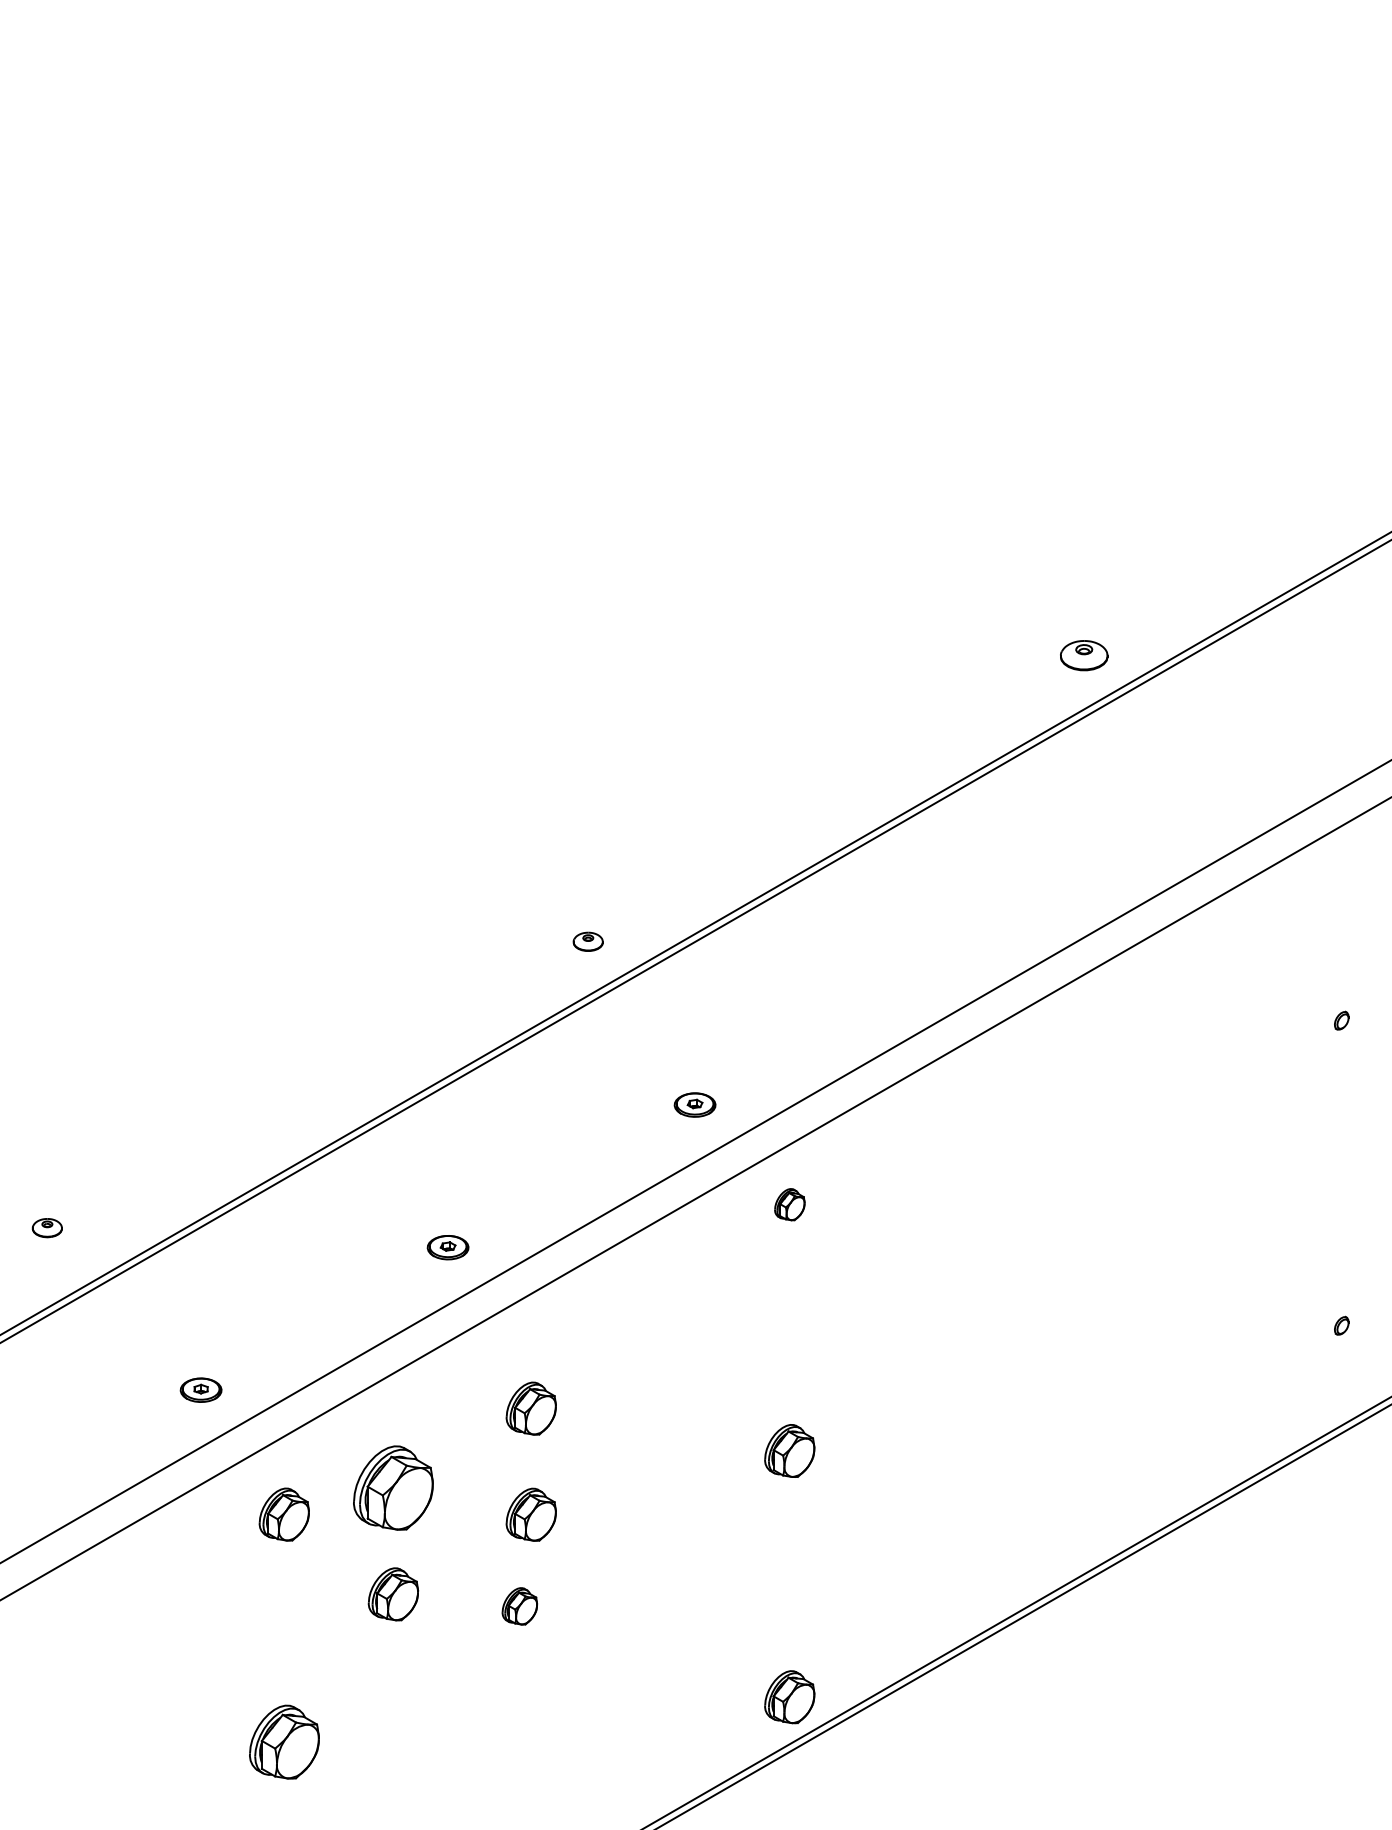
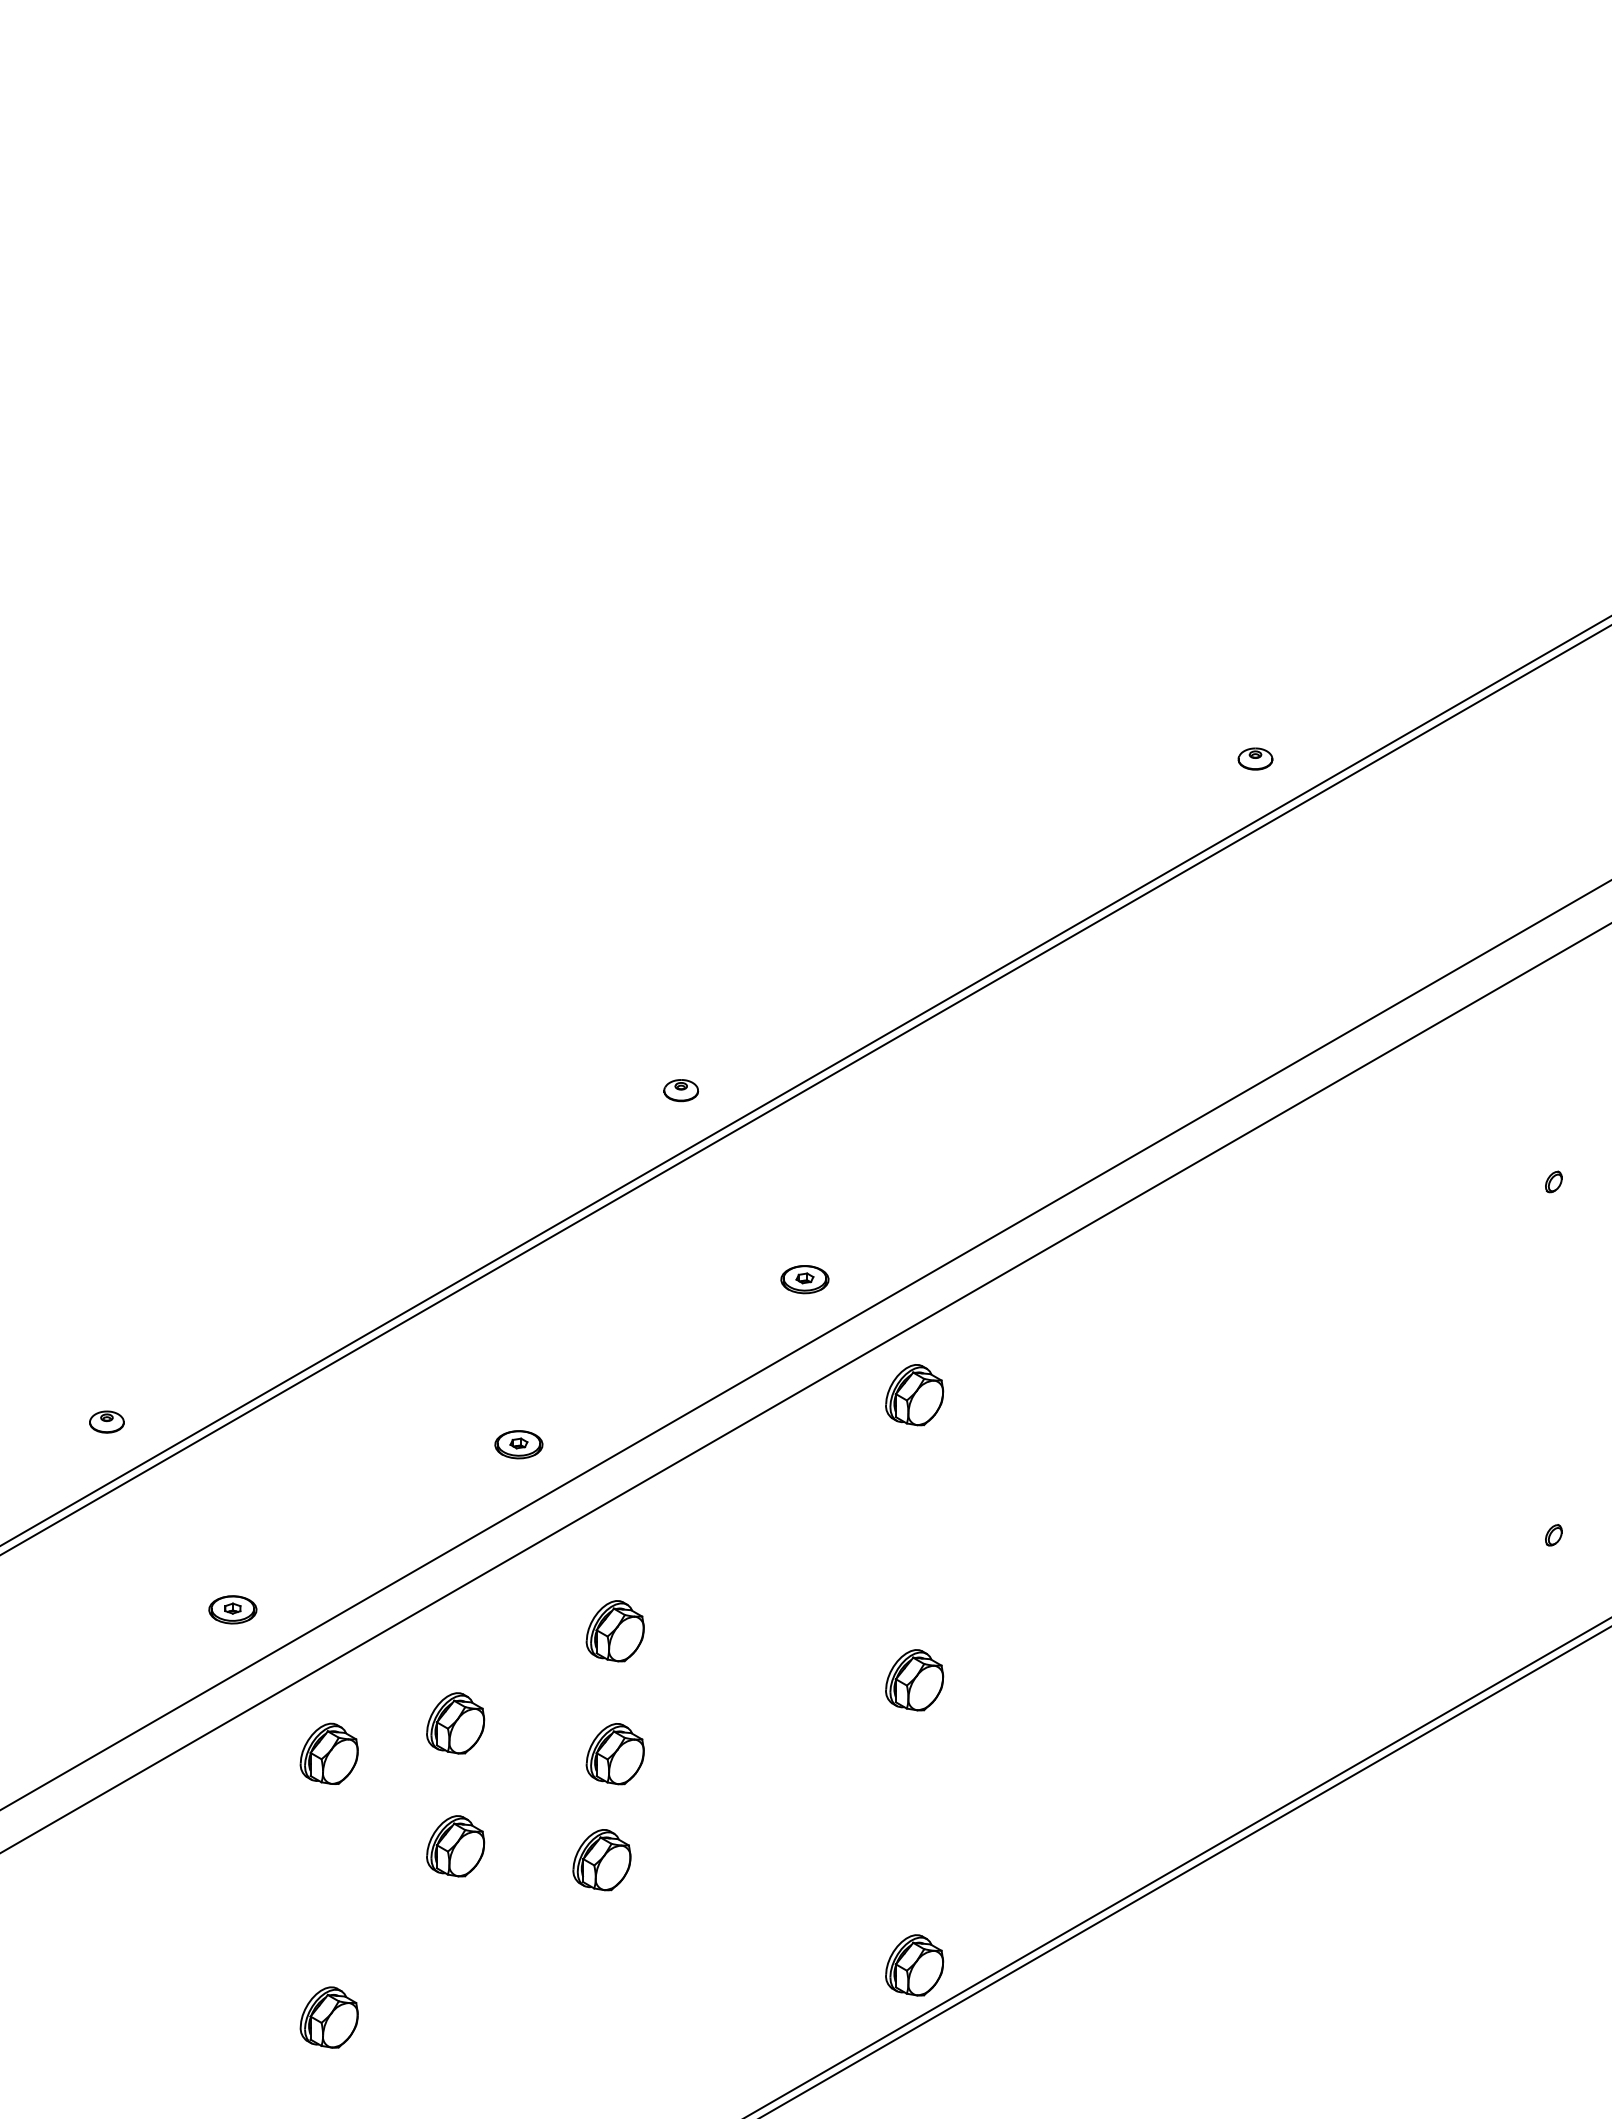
part: (1083, 655) -> (1254, 758), size x0.62
part: (789, 1204) -> (914, 1394), size x1.67
part: (46, 1228) -> (105, 1422), moved
part: (393, 1488) -> (455, 1723), size x0.62
part: (519, 1606) -> (601, 1860), size x1.43
part: (283, 1742) -> (328, 2017), size x0.71

